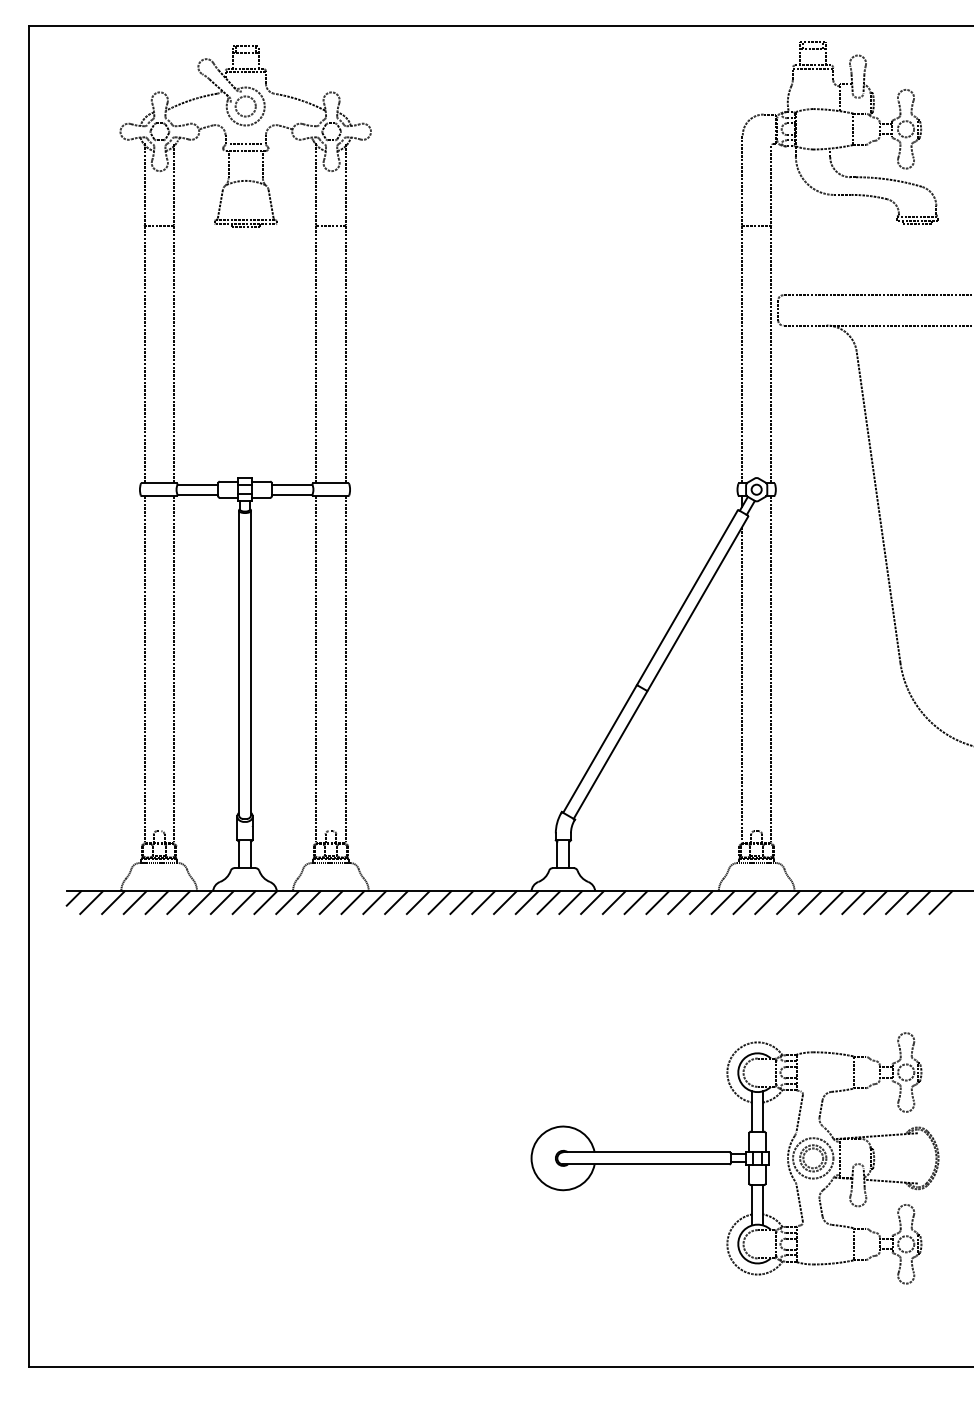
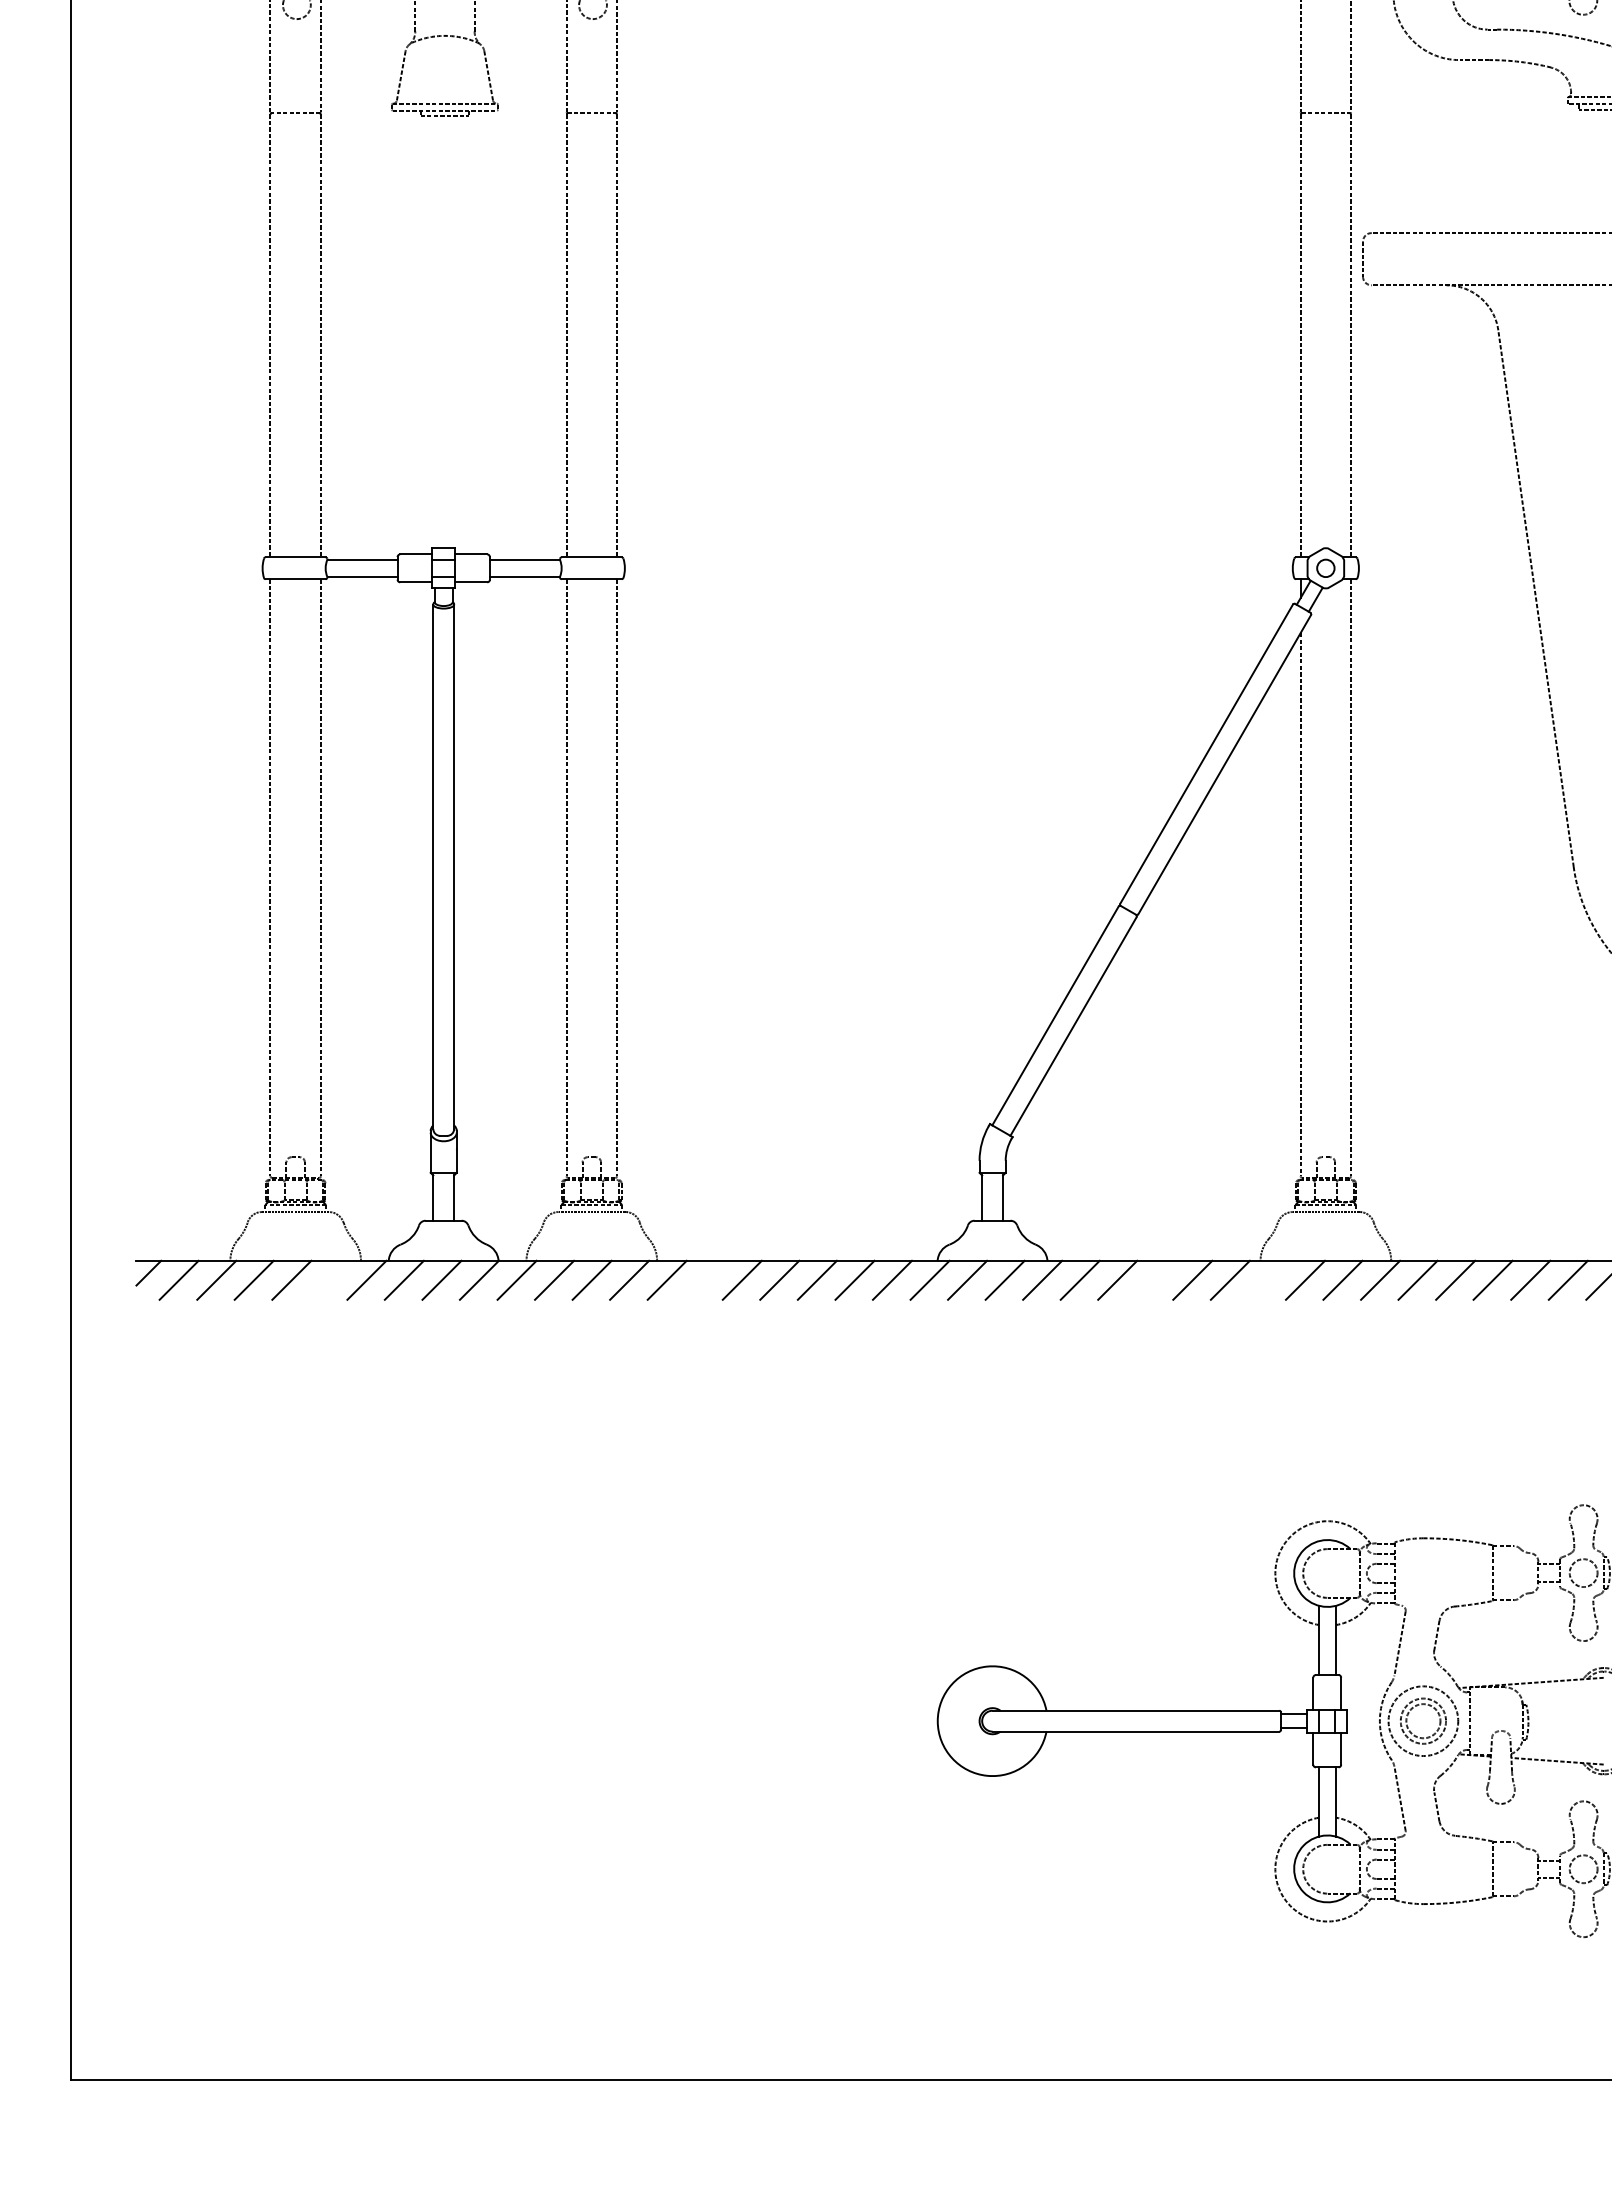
line: (178, 902) -> (329, 1280), removed
line: (396, 902) -> (704, 1280), removed
line: (657, 902) -> (1154, 1280), removed
line: (722, 902) -> (1266, 1280), removed

